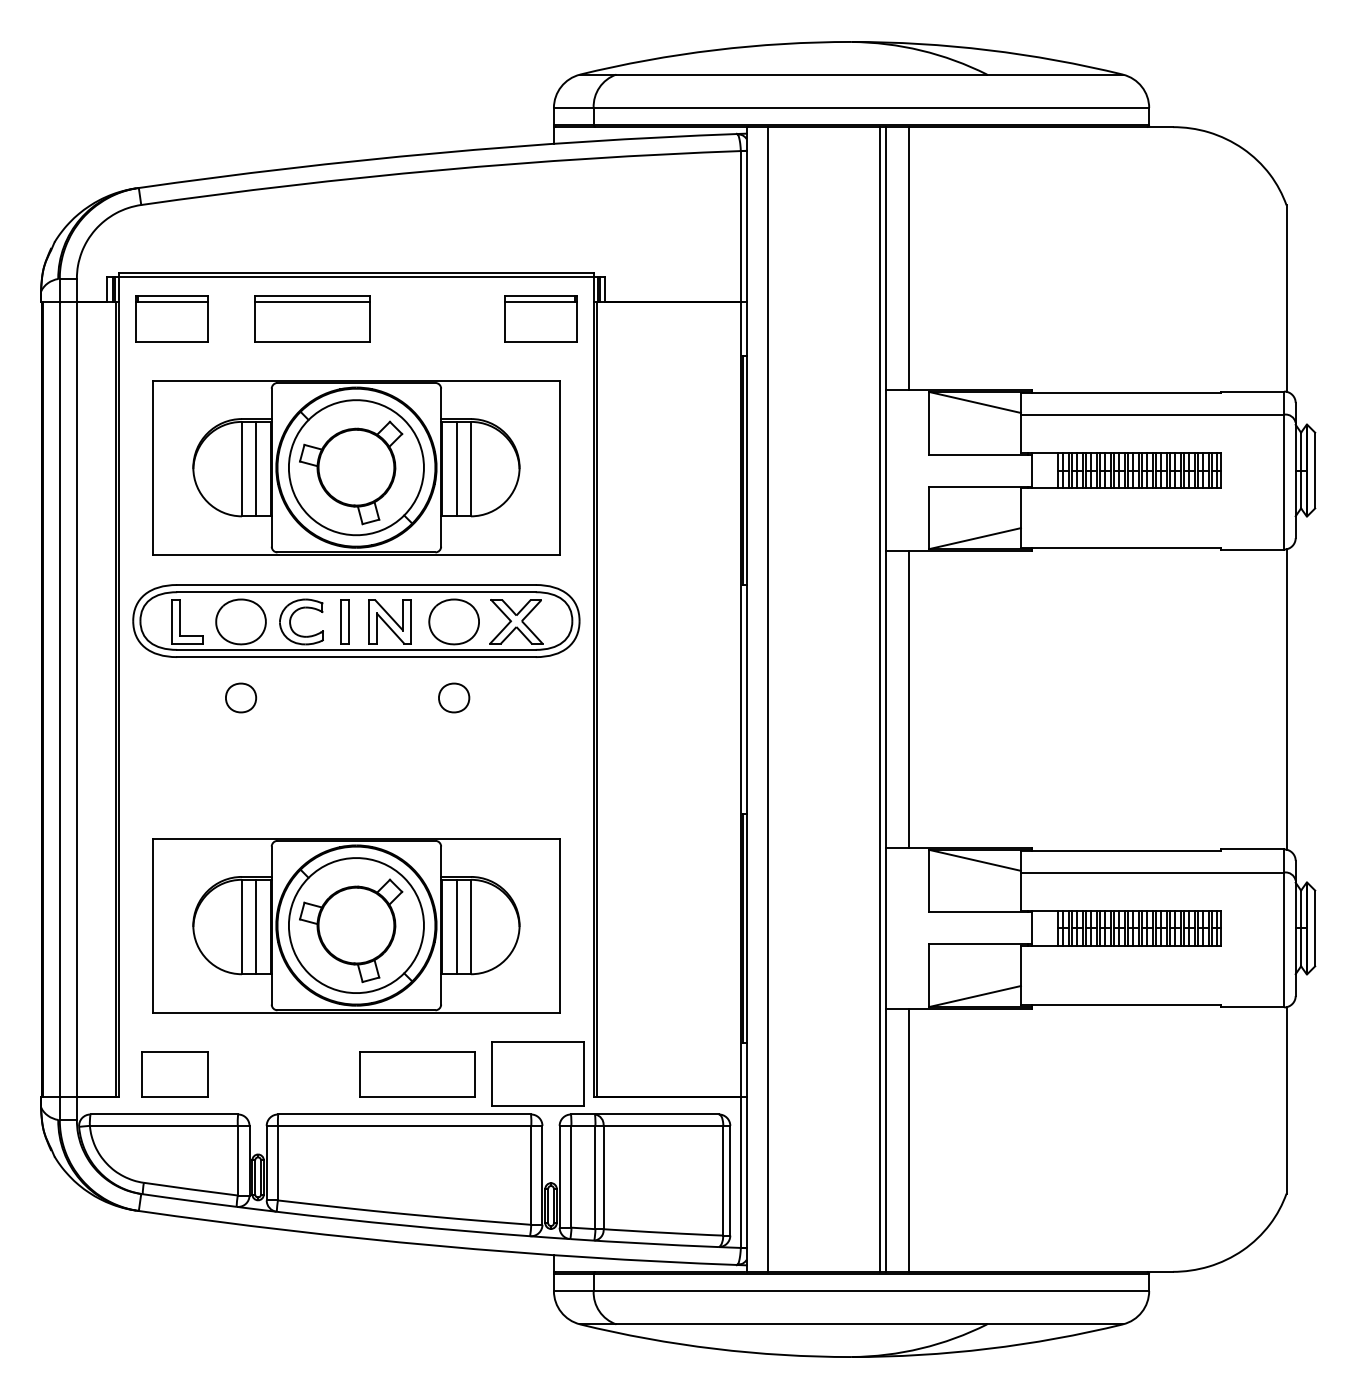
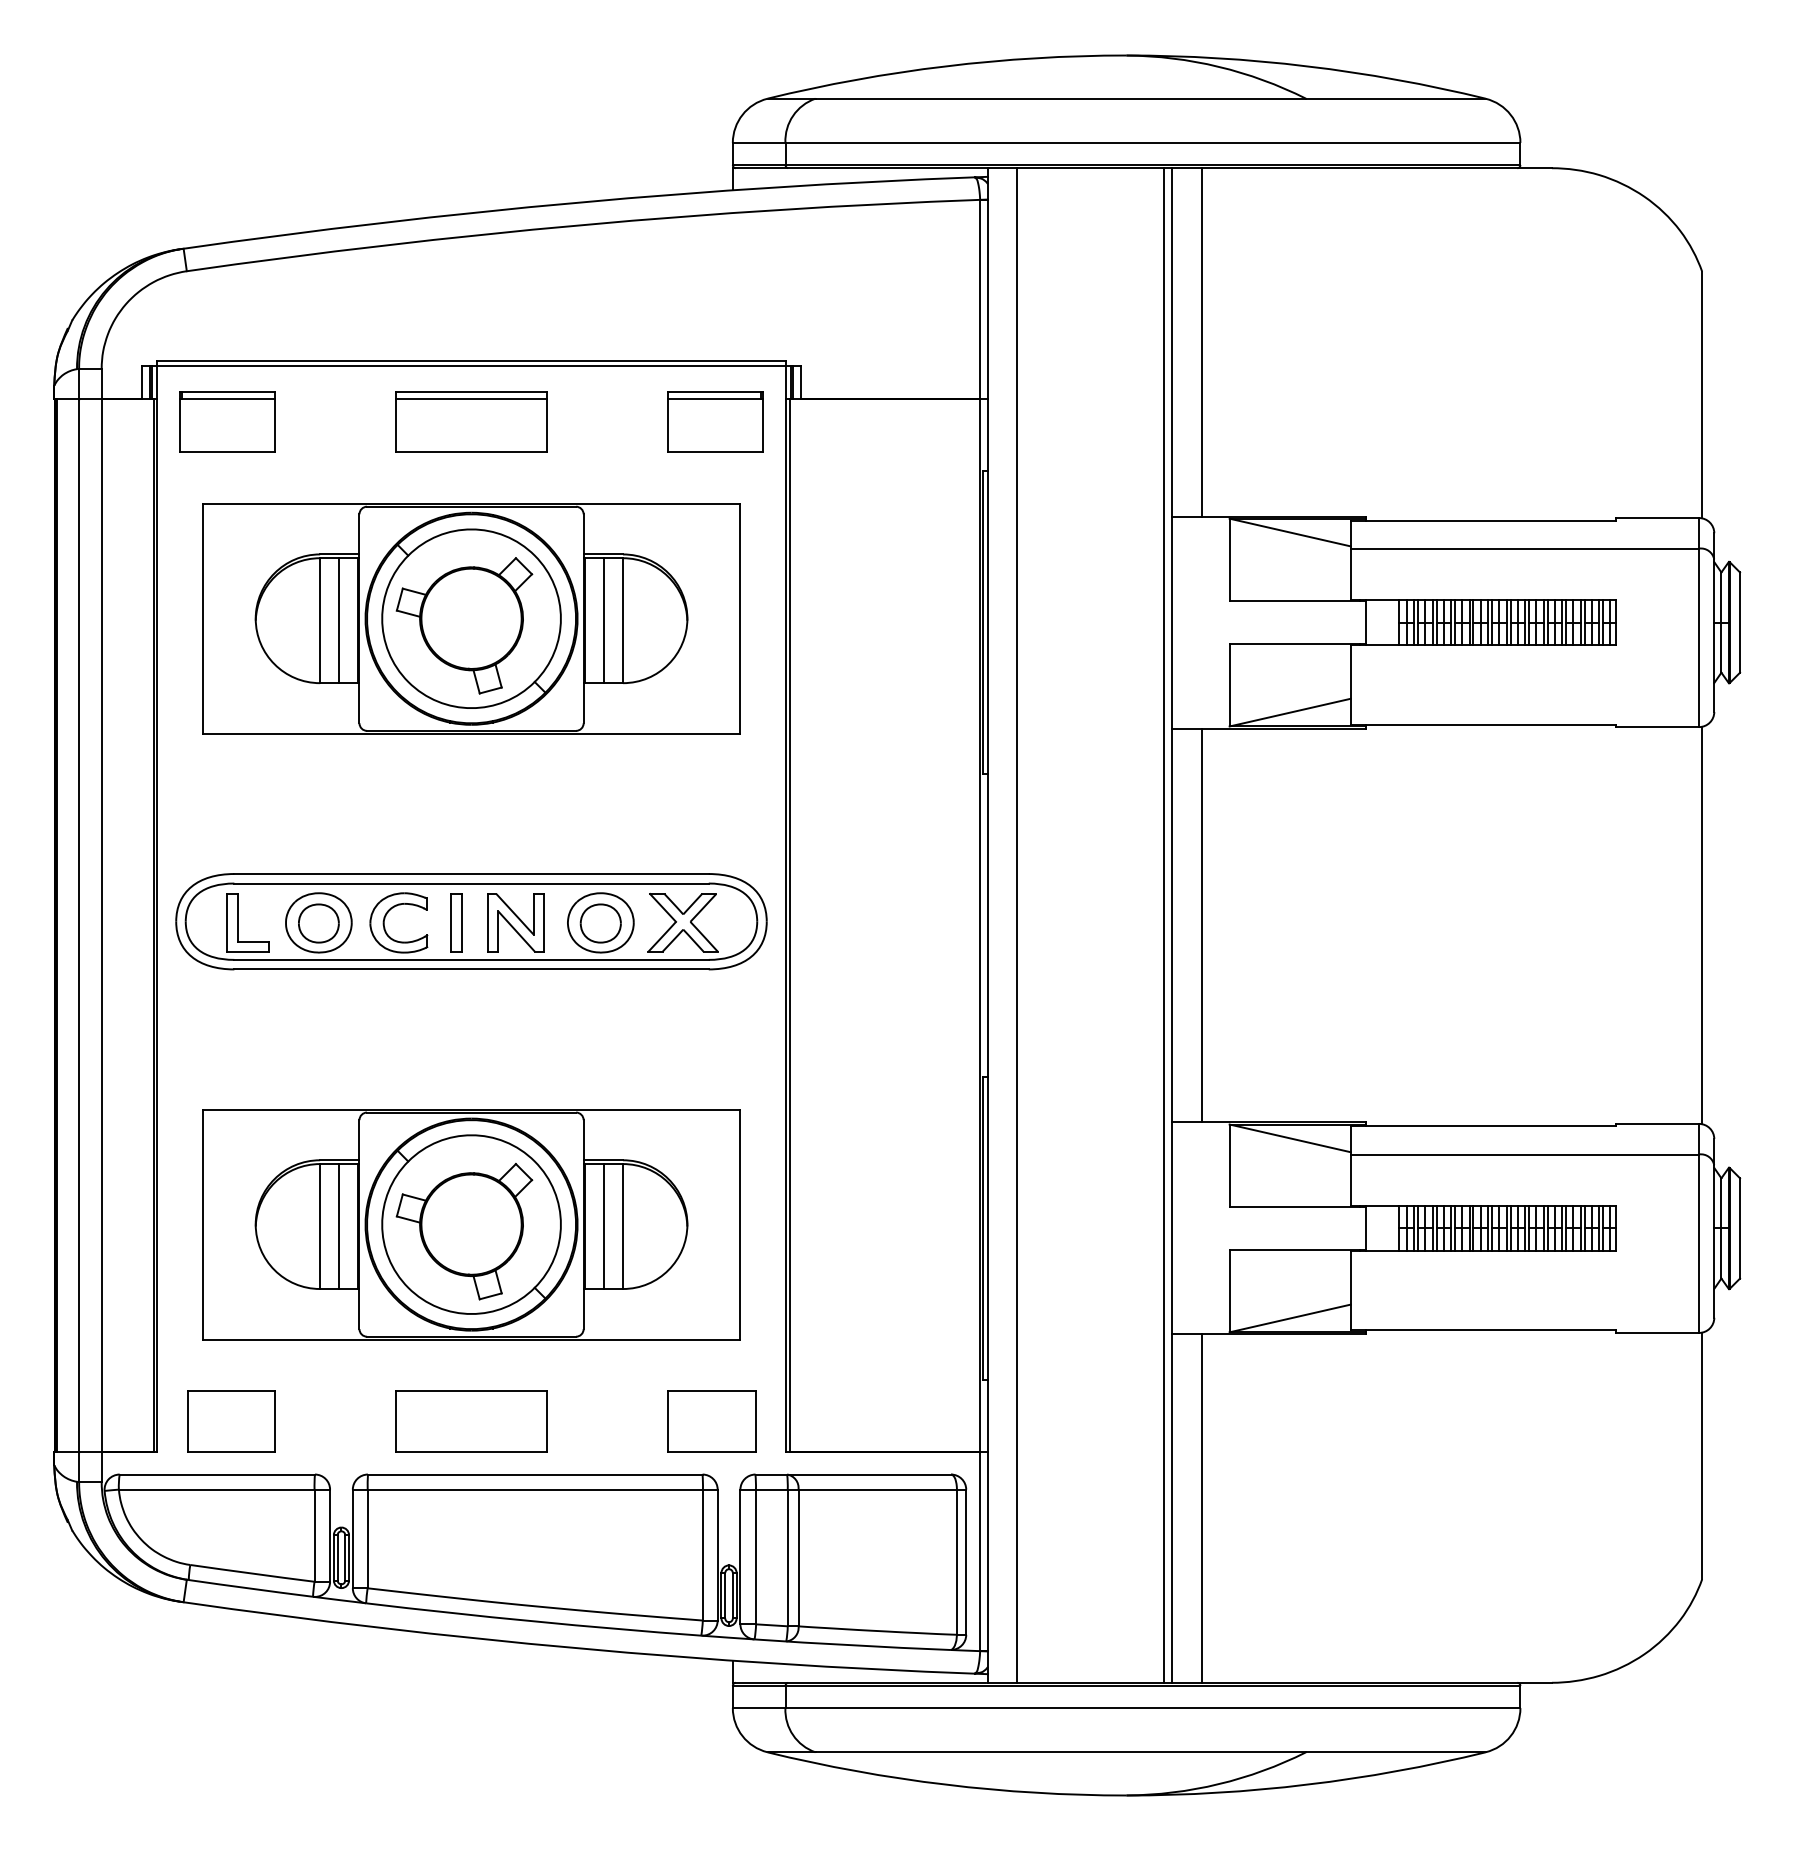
part: (312, 318) -> (471, 421), moved
part: (356, 620) -> (471, 921), moved
part: (417, 1074) -> (471, 1421), moved
part: (537, 1074) -> (711, 1421), size x0.71

